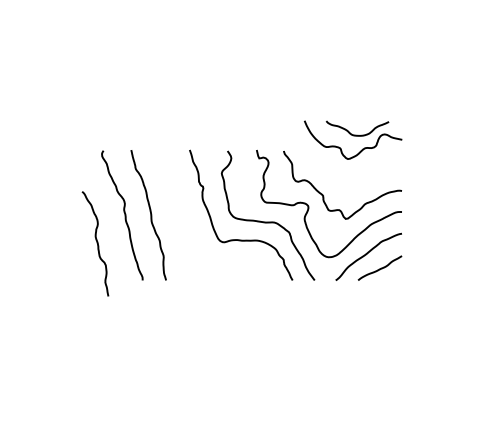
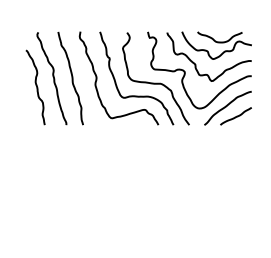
part: (353, 139) -> (217, 45), moved
curve: (185, 214) -> (97, 77), added
curve: (96, 243) -> (36, 87), moved

